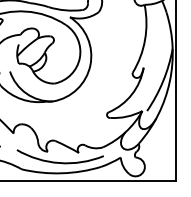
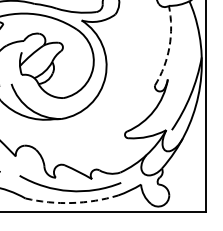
arc: (145, 40) -> (169, 47), solid -> dashed
arc: (62, 173) -> (72, 203), solid -> dashed

